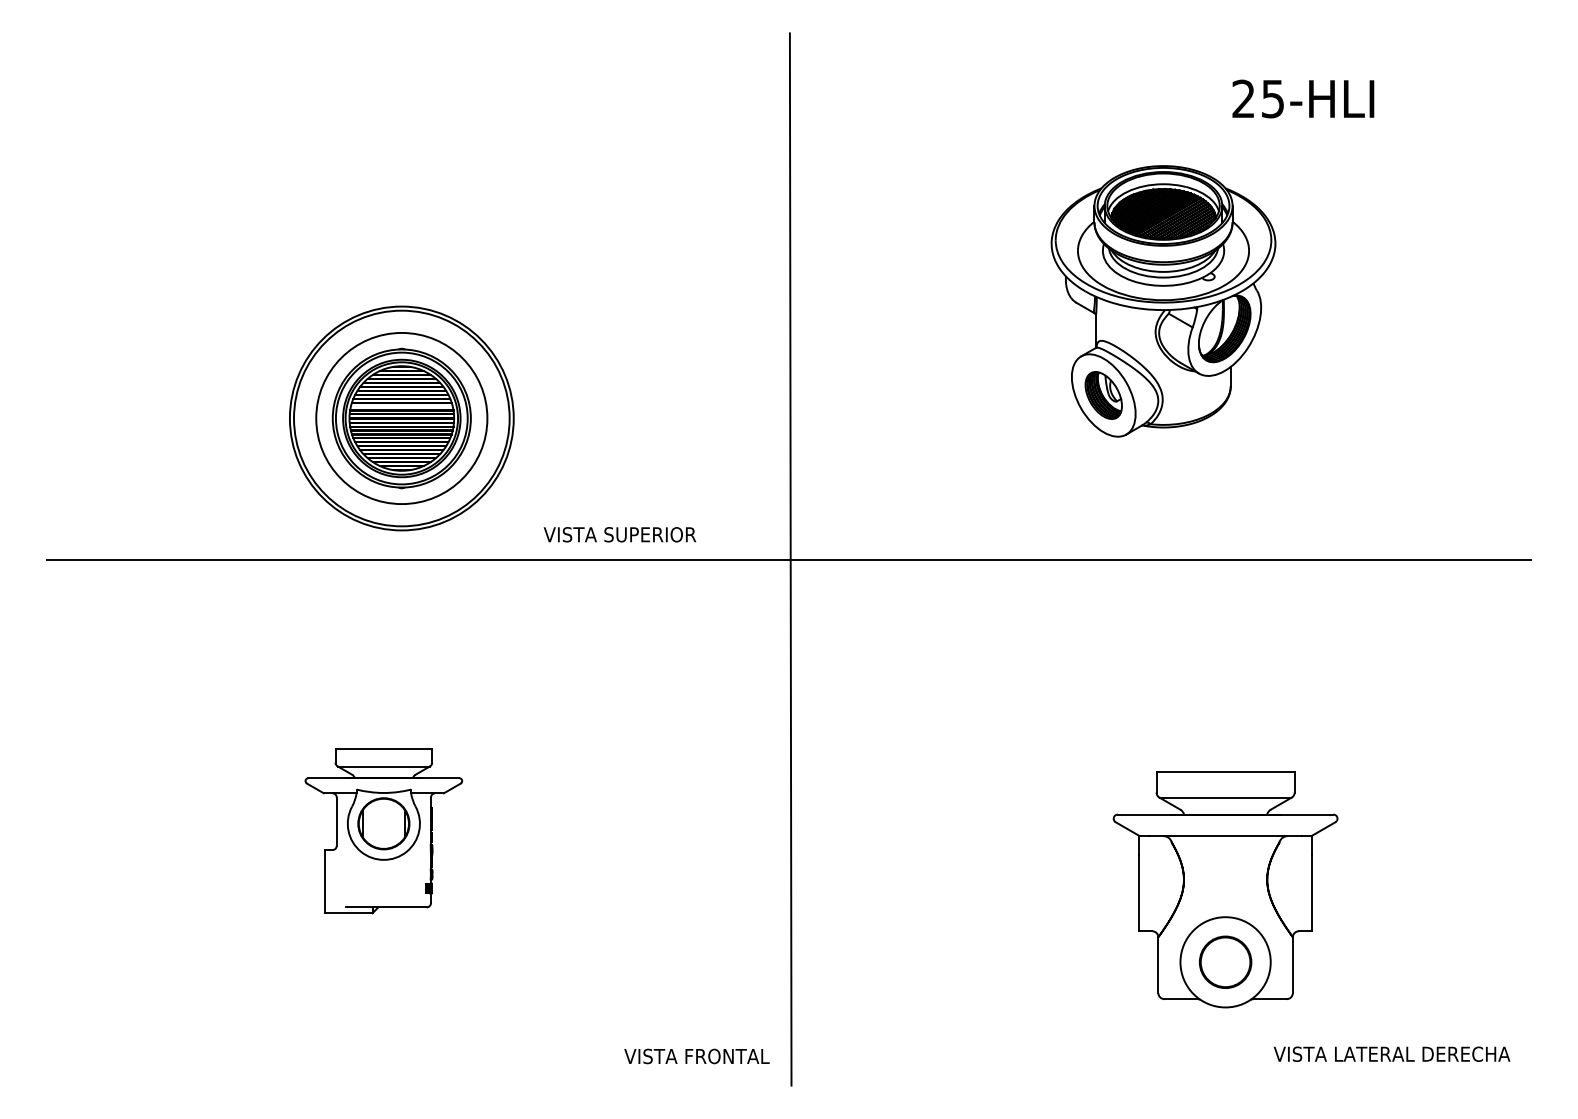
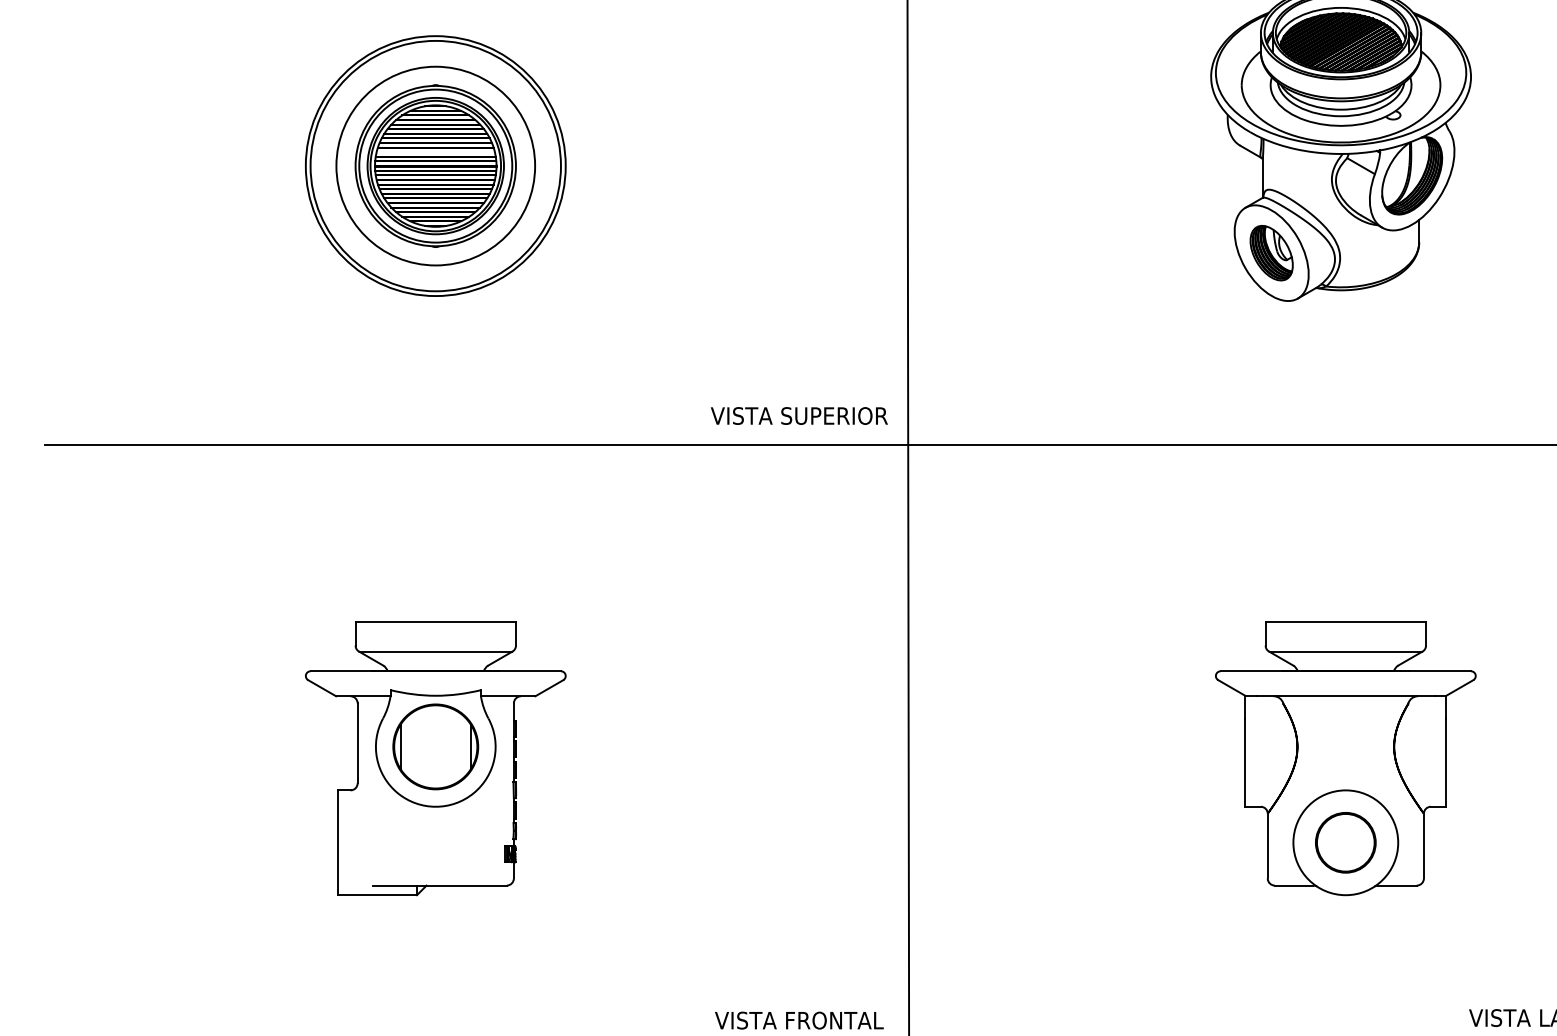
part: (401, 418) -> (435, 166), moved
text: (619, 534) -> (798, 415), moved
part: (383, 830) -> (435, 758), size x1.43
part: (1225, 889) -> (1345, 758), moved

